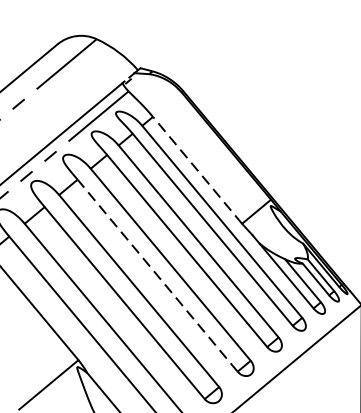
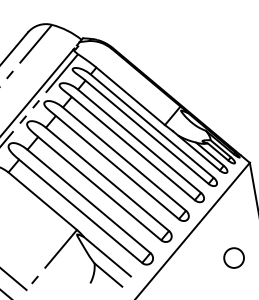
line: (197, 170) -> (130, 96), dashed -> solid
line: (157, 275) -> (117, 167), dashed -> solid

